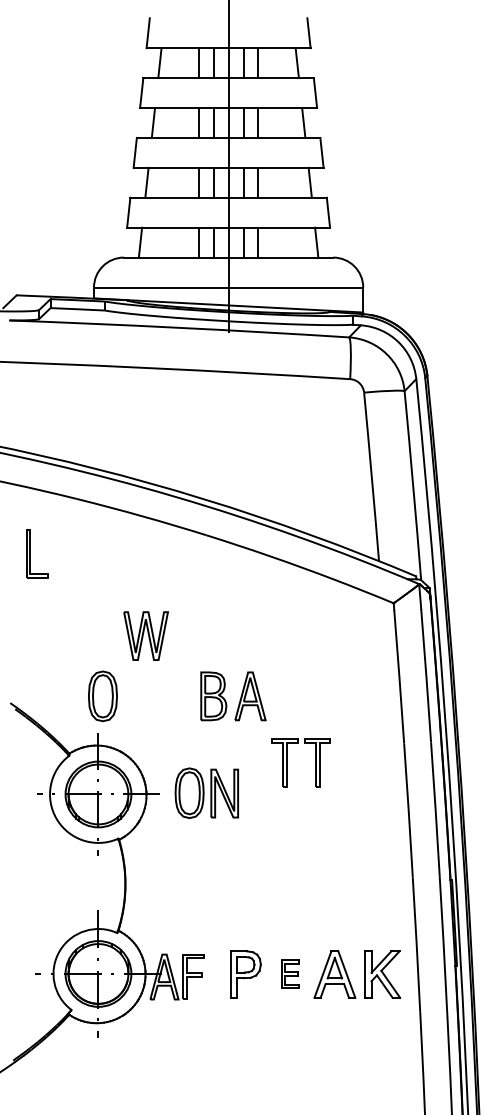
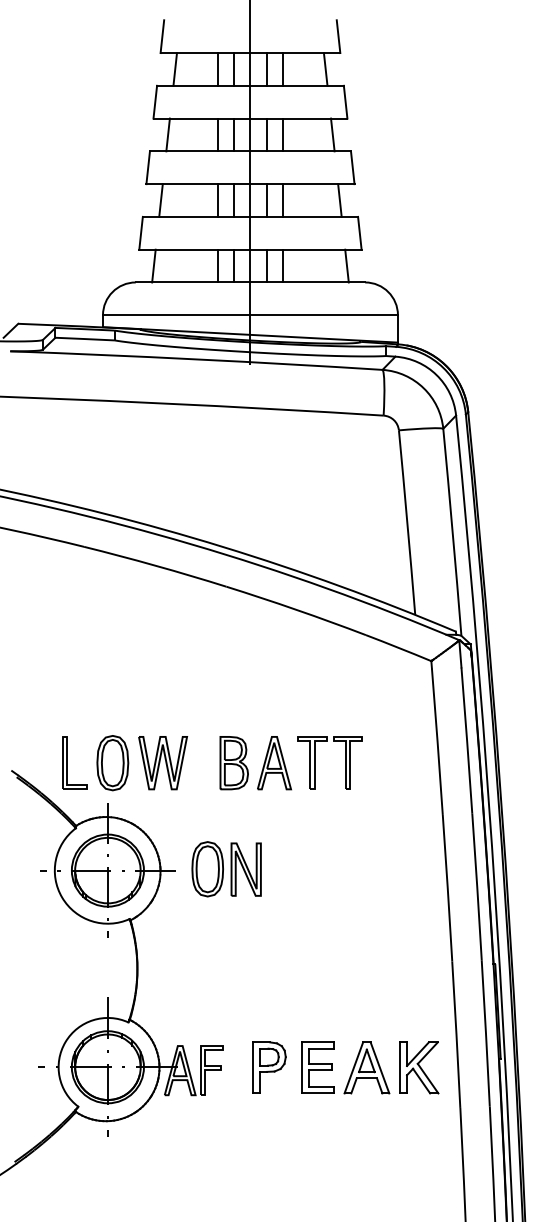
part: (30, 553) -> (67, 762), moved
part: (146, 636) -> (163, 763), moved
part: (287, 762) -> (315, 762), moved
part: (289, 974) -> (317, 1067), size x1.67

